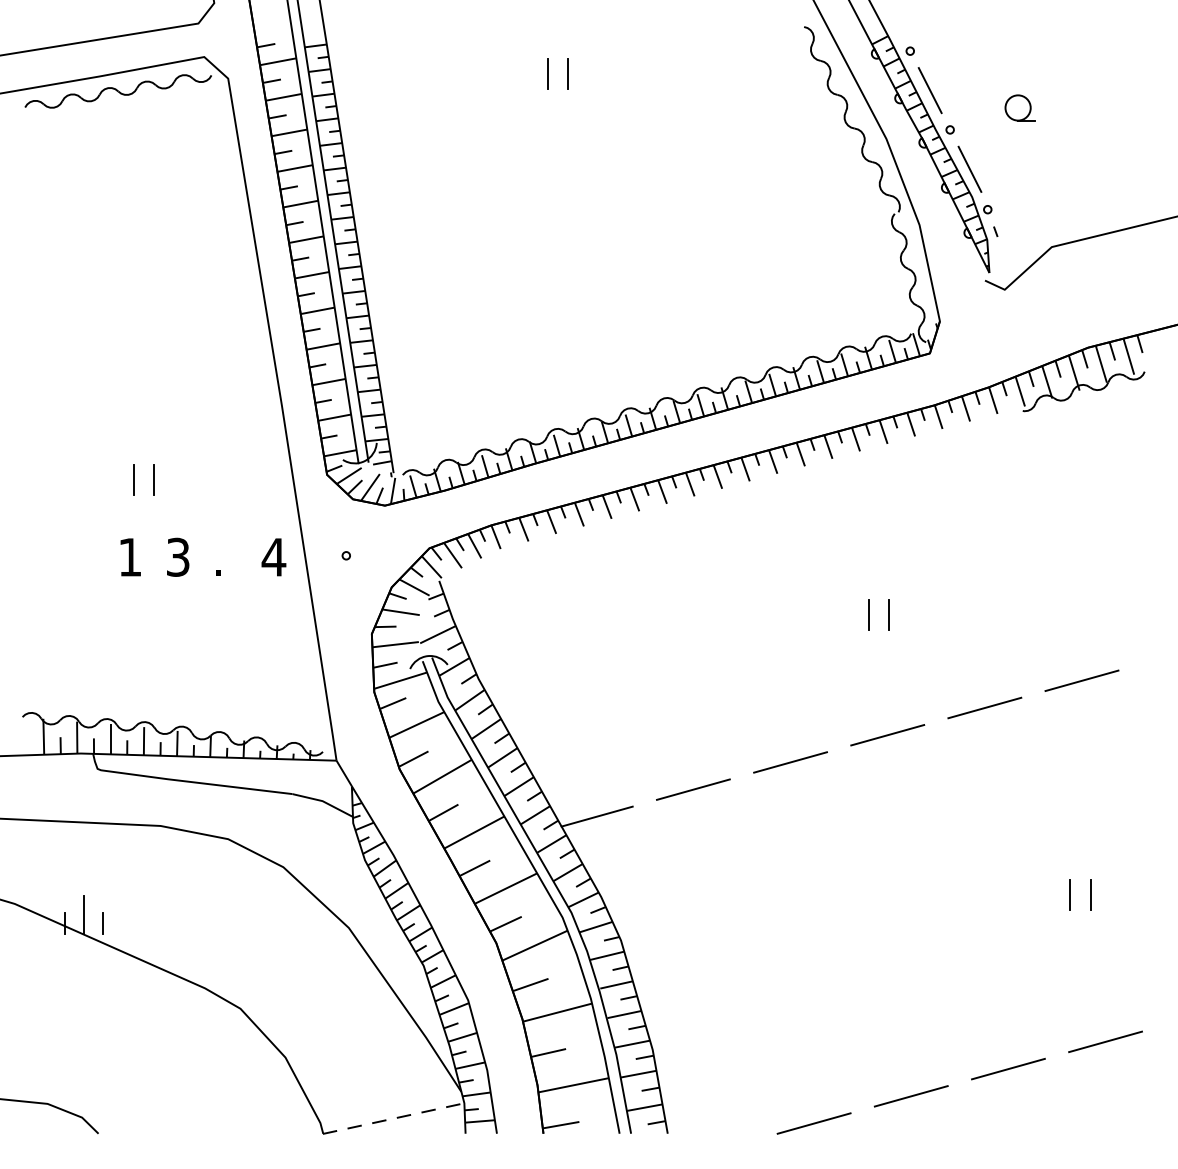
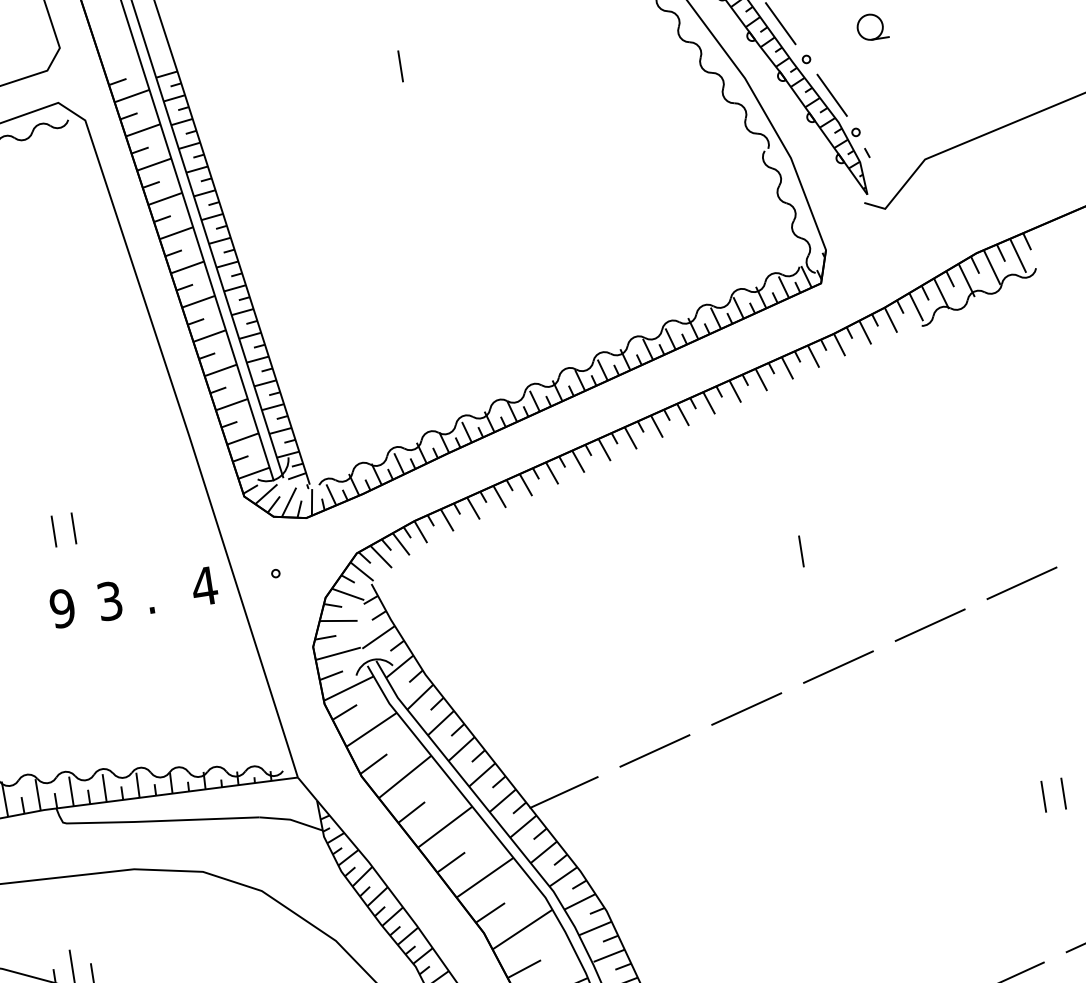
line: (568, 73) -> (420, 62), removed
text: (129, 556) -> (61, 607), 1 -> 9
line: (889, 615) -> (821, 548), removed

